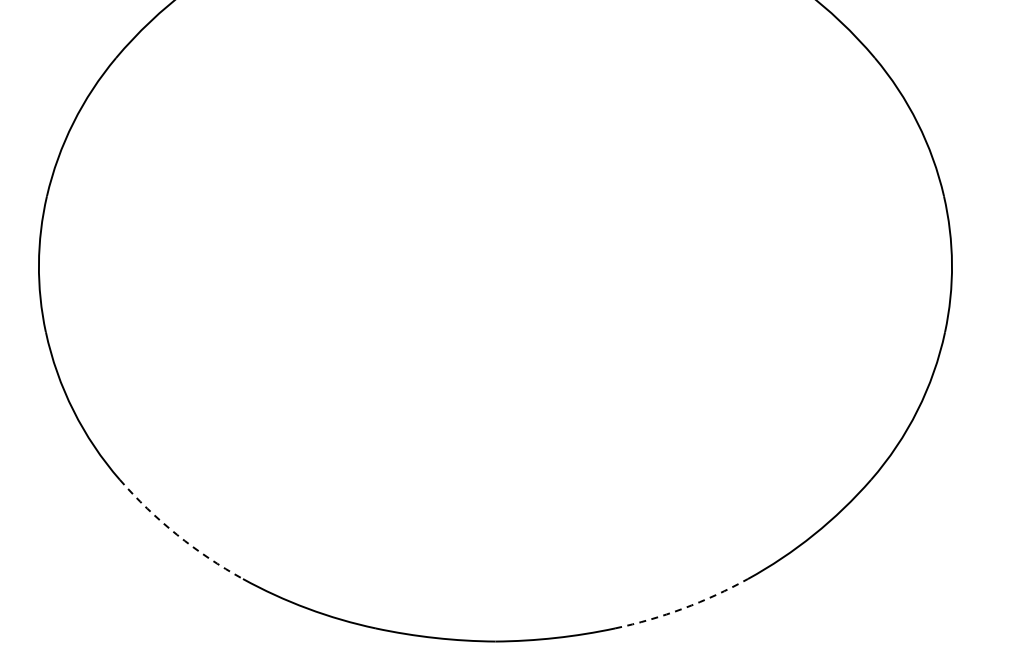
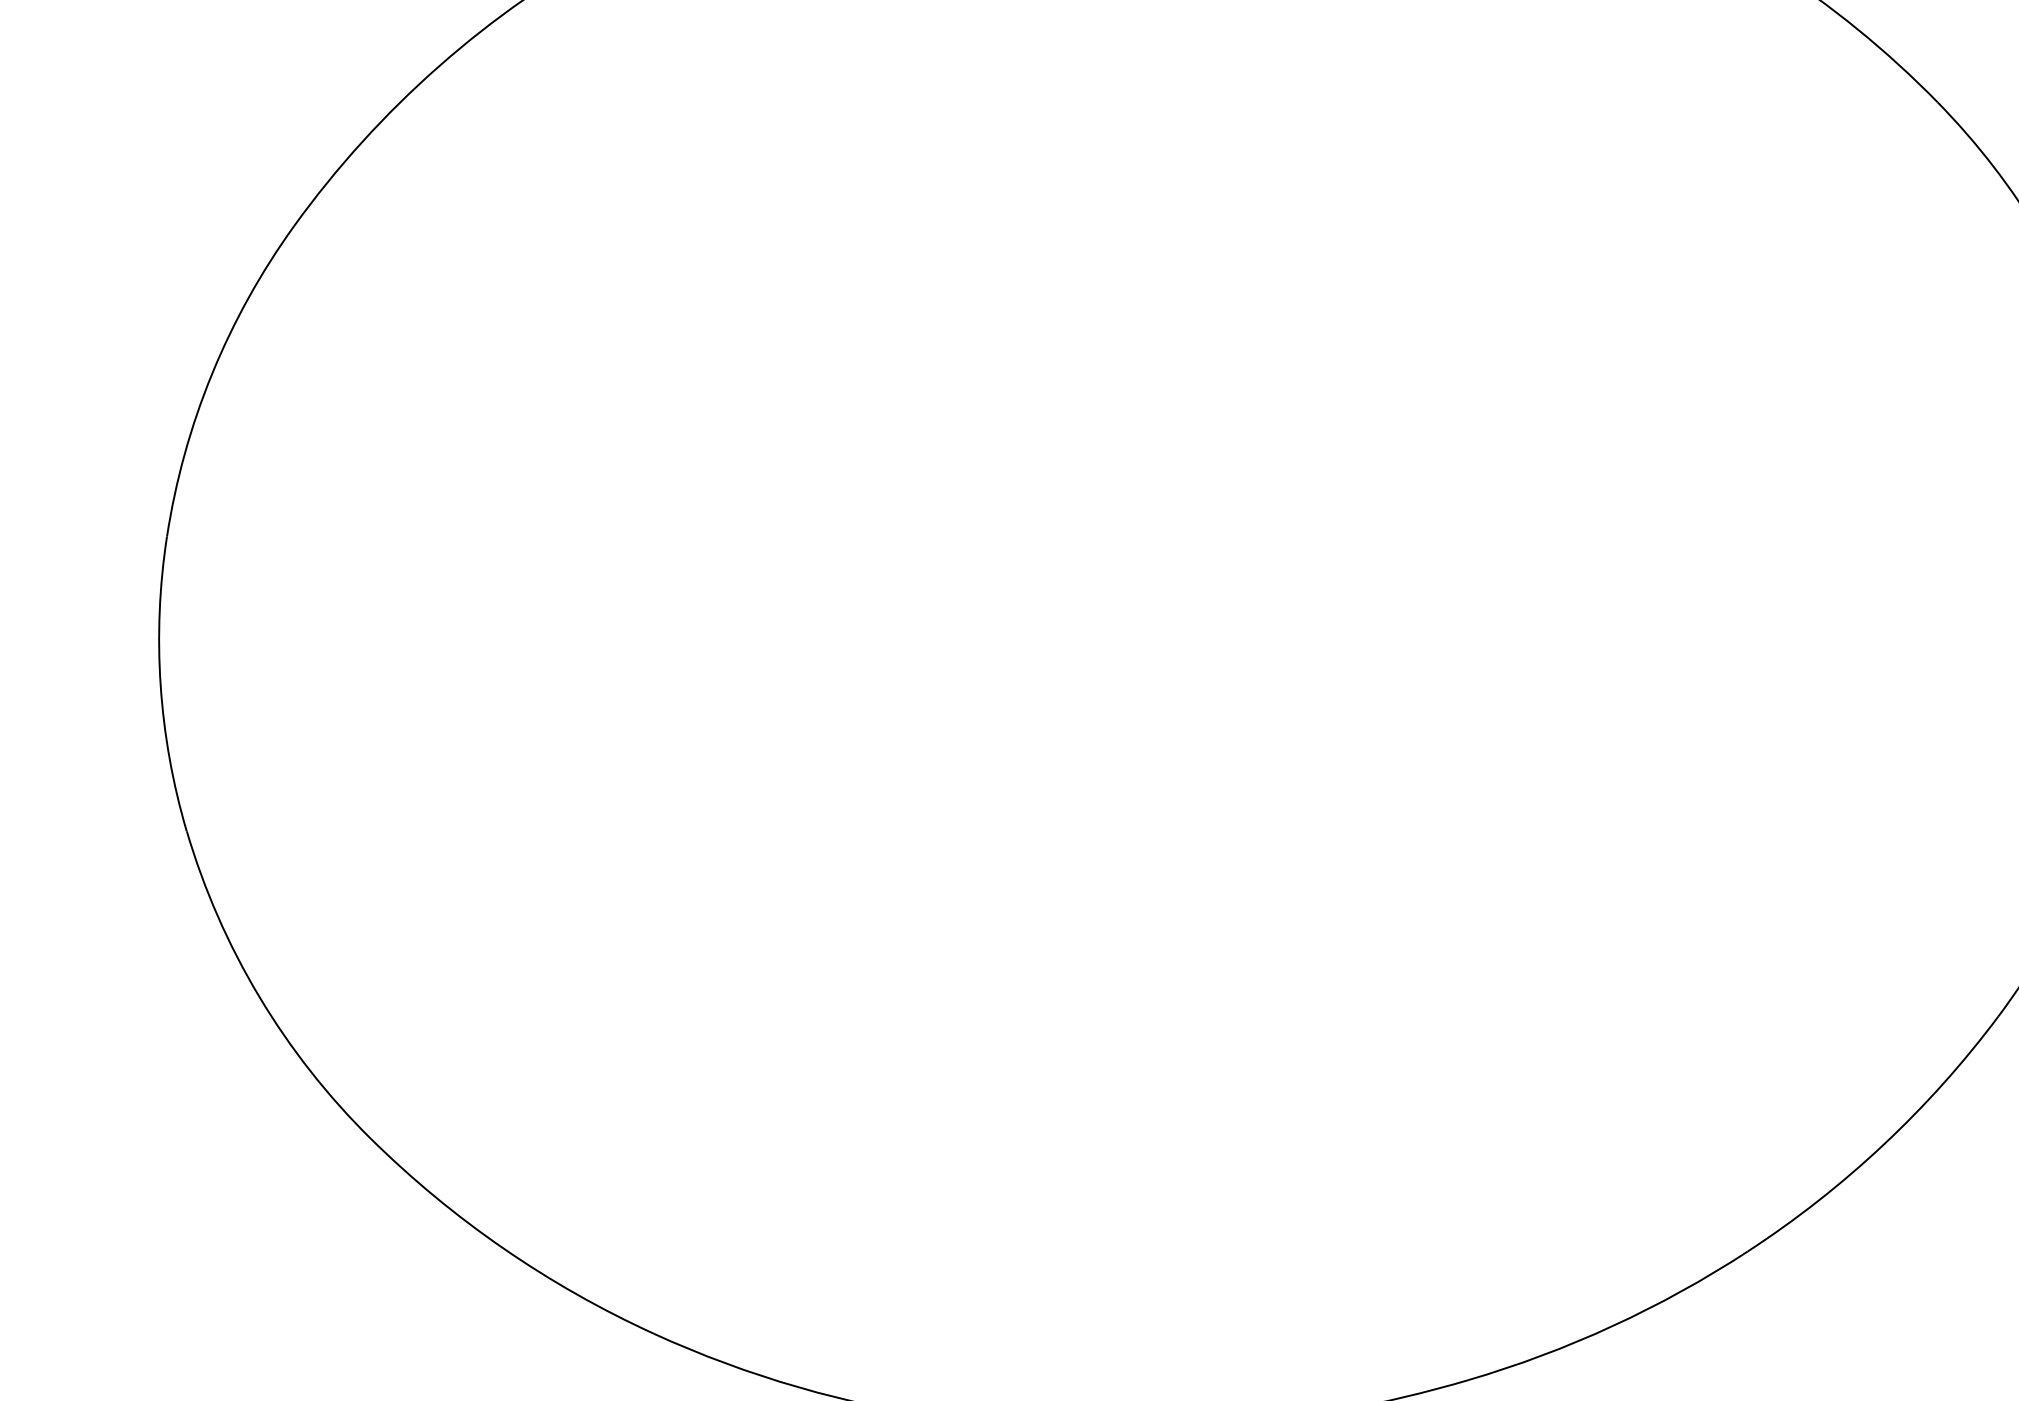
arc: (177, 534) -> (504, 1248), dashed -> solid
arc: (683, 608) -> (1612, 1325), dashed -> solid

